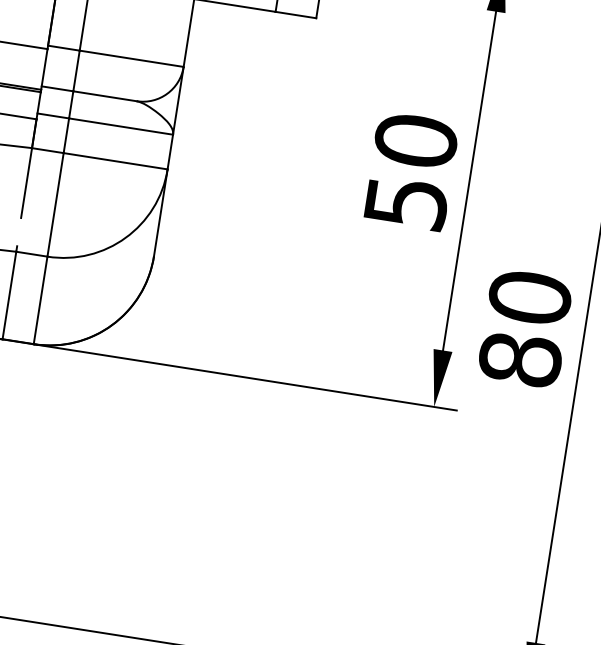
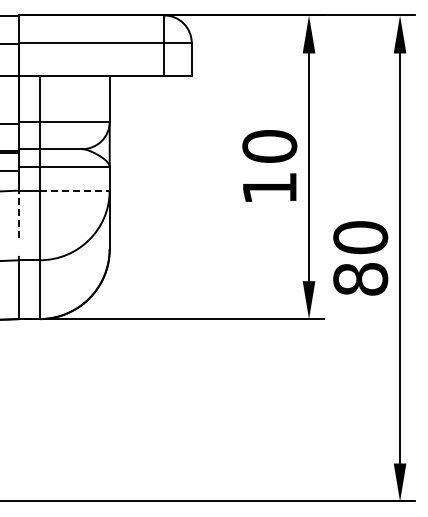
line: (115, 160) -> (74, 190), solid -> dashed
line: (26, 182) -> (18, 213), solid -> dashed
text: (407, 203) -> (270, 188), 50 -> 10

